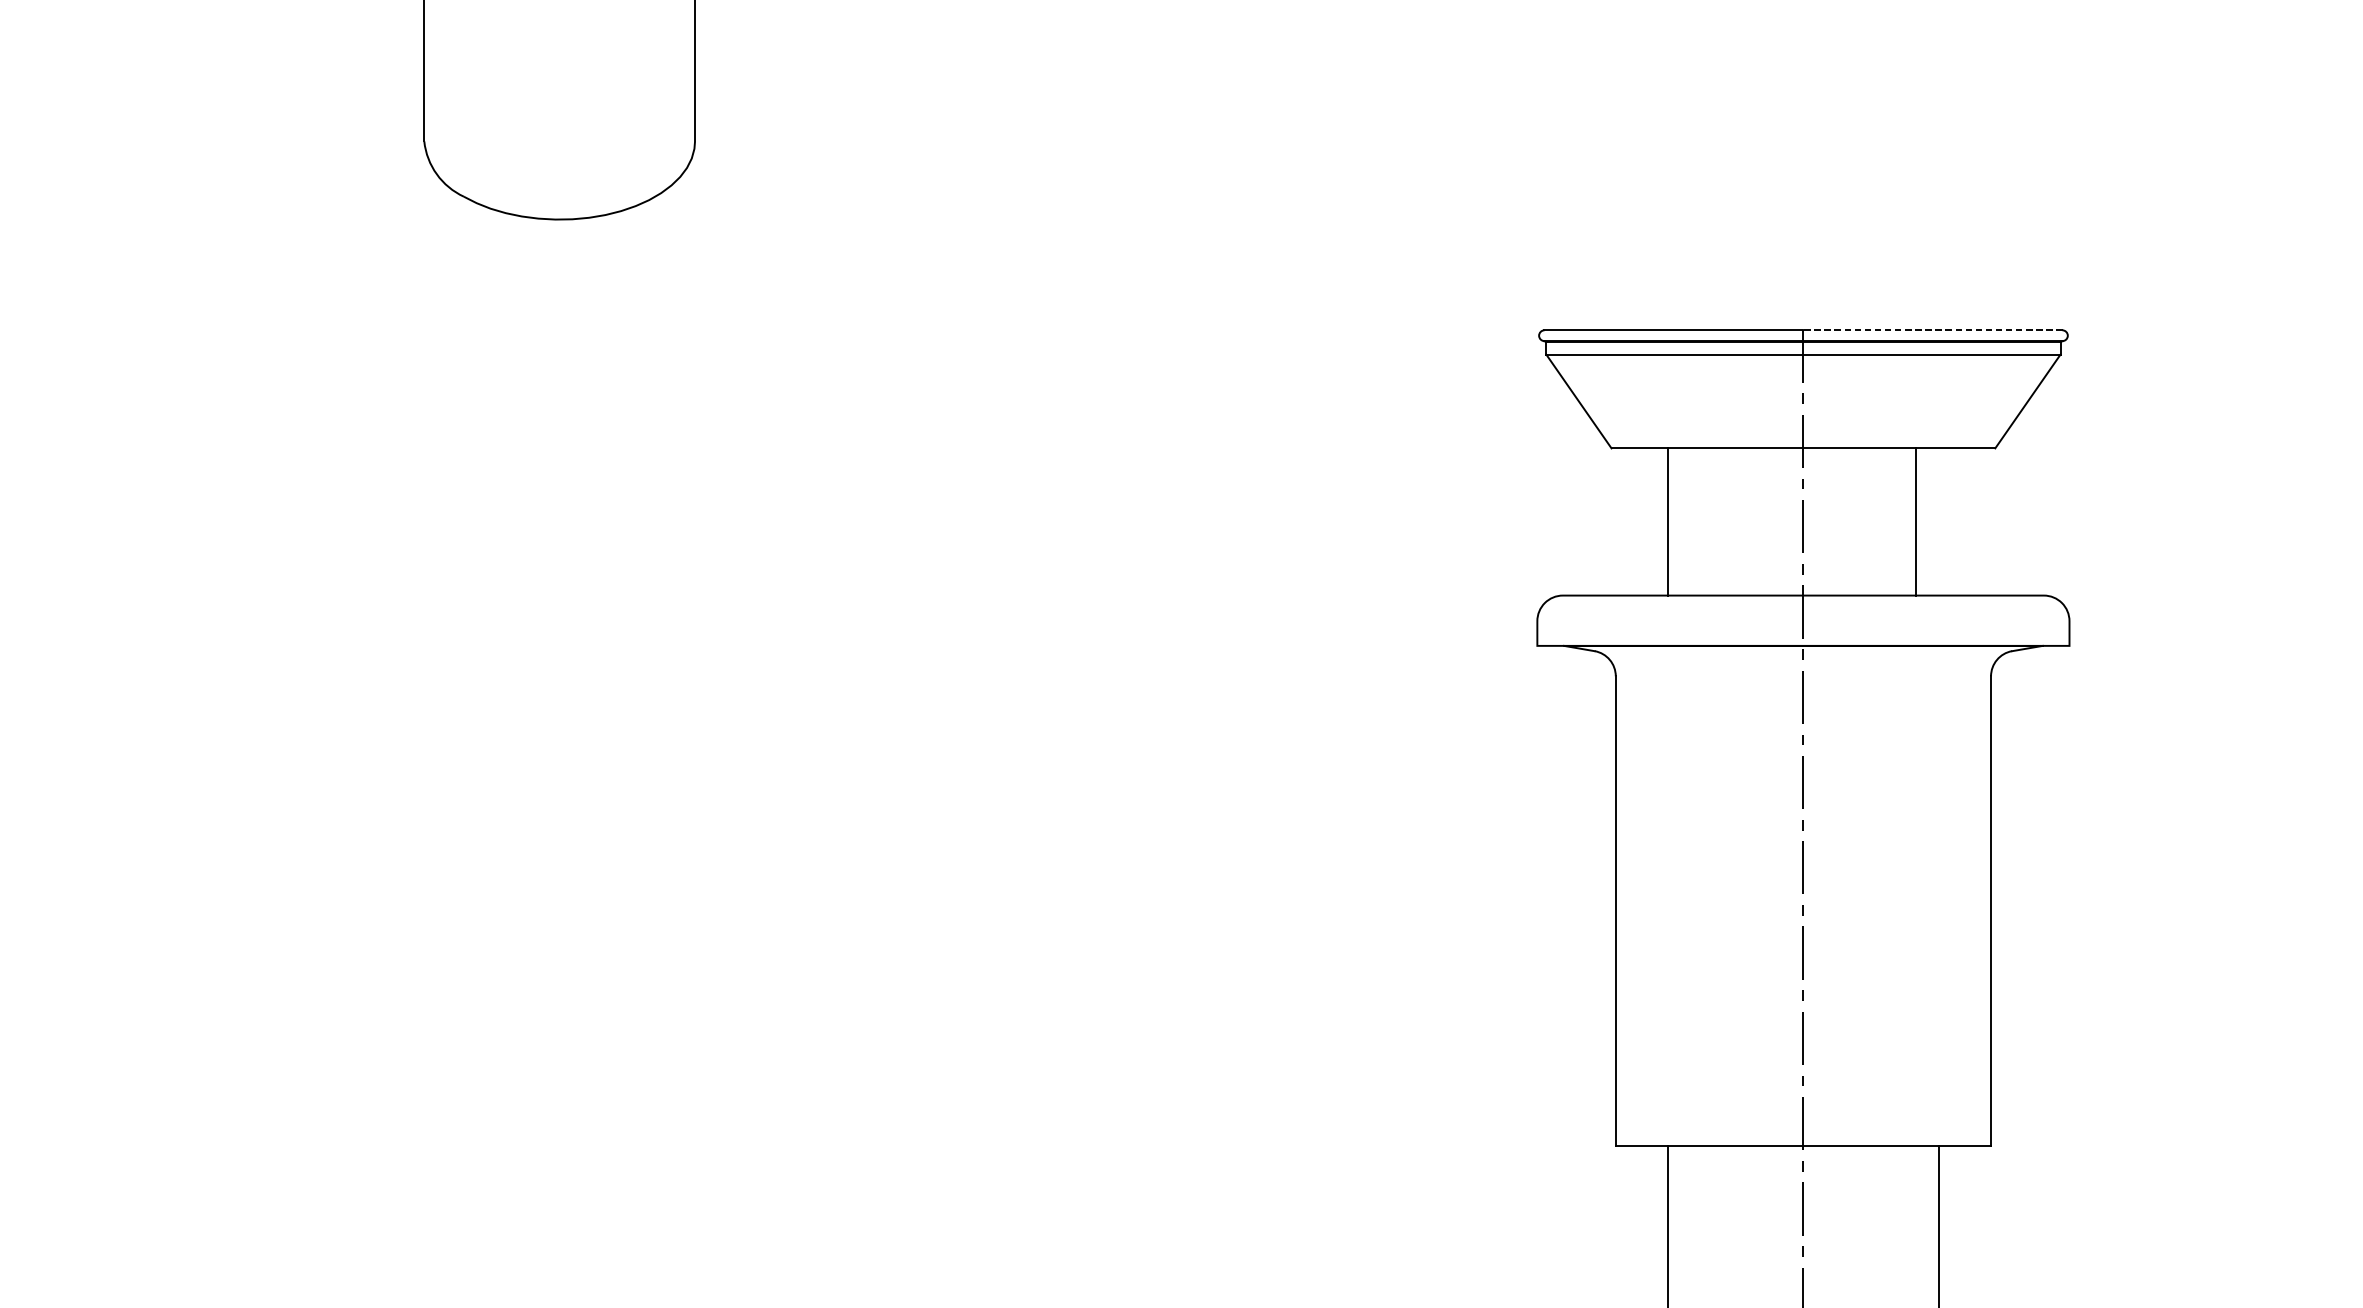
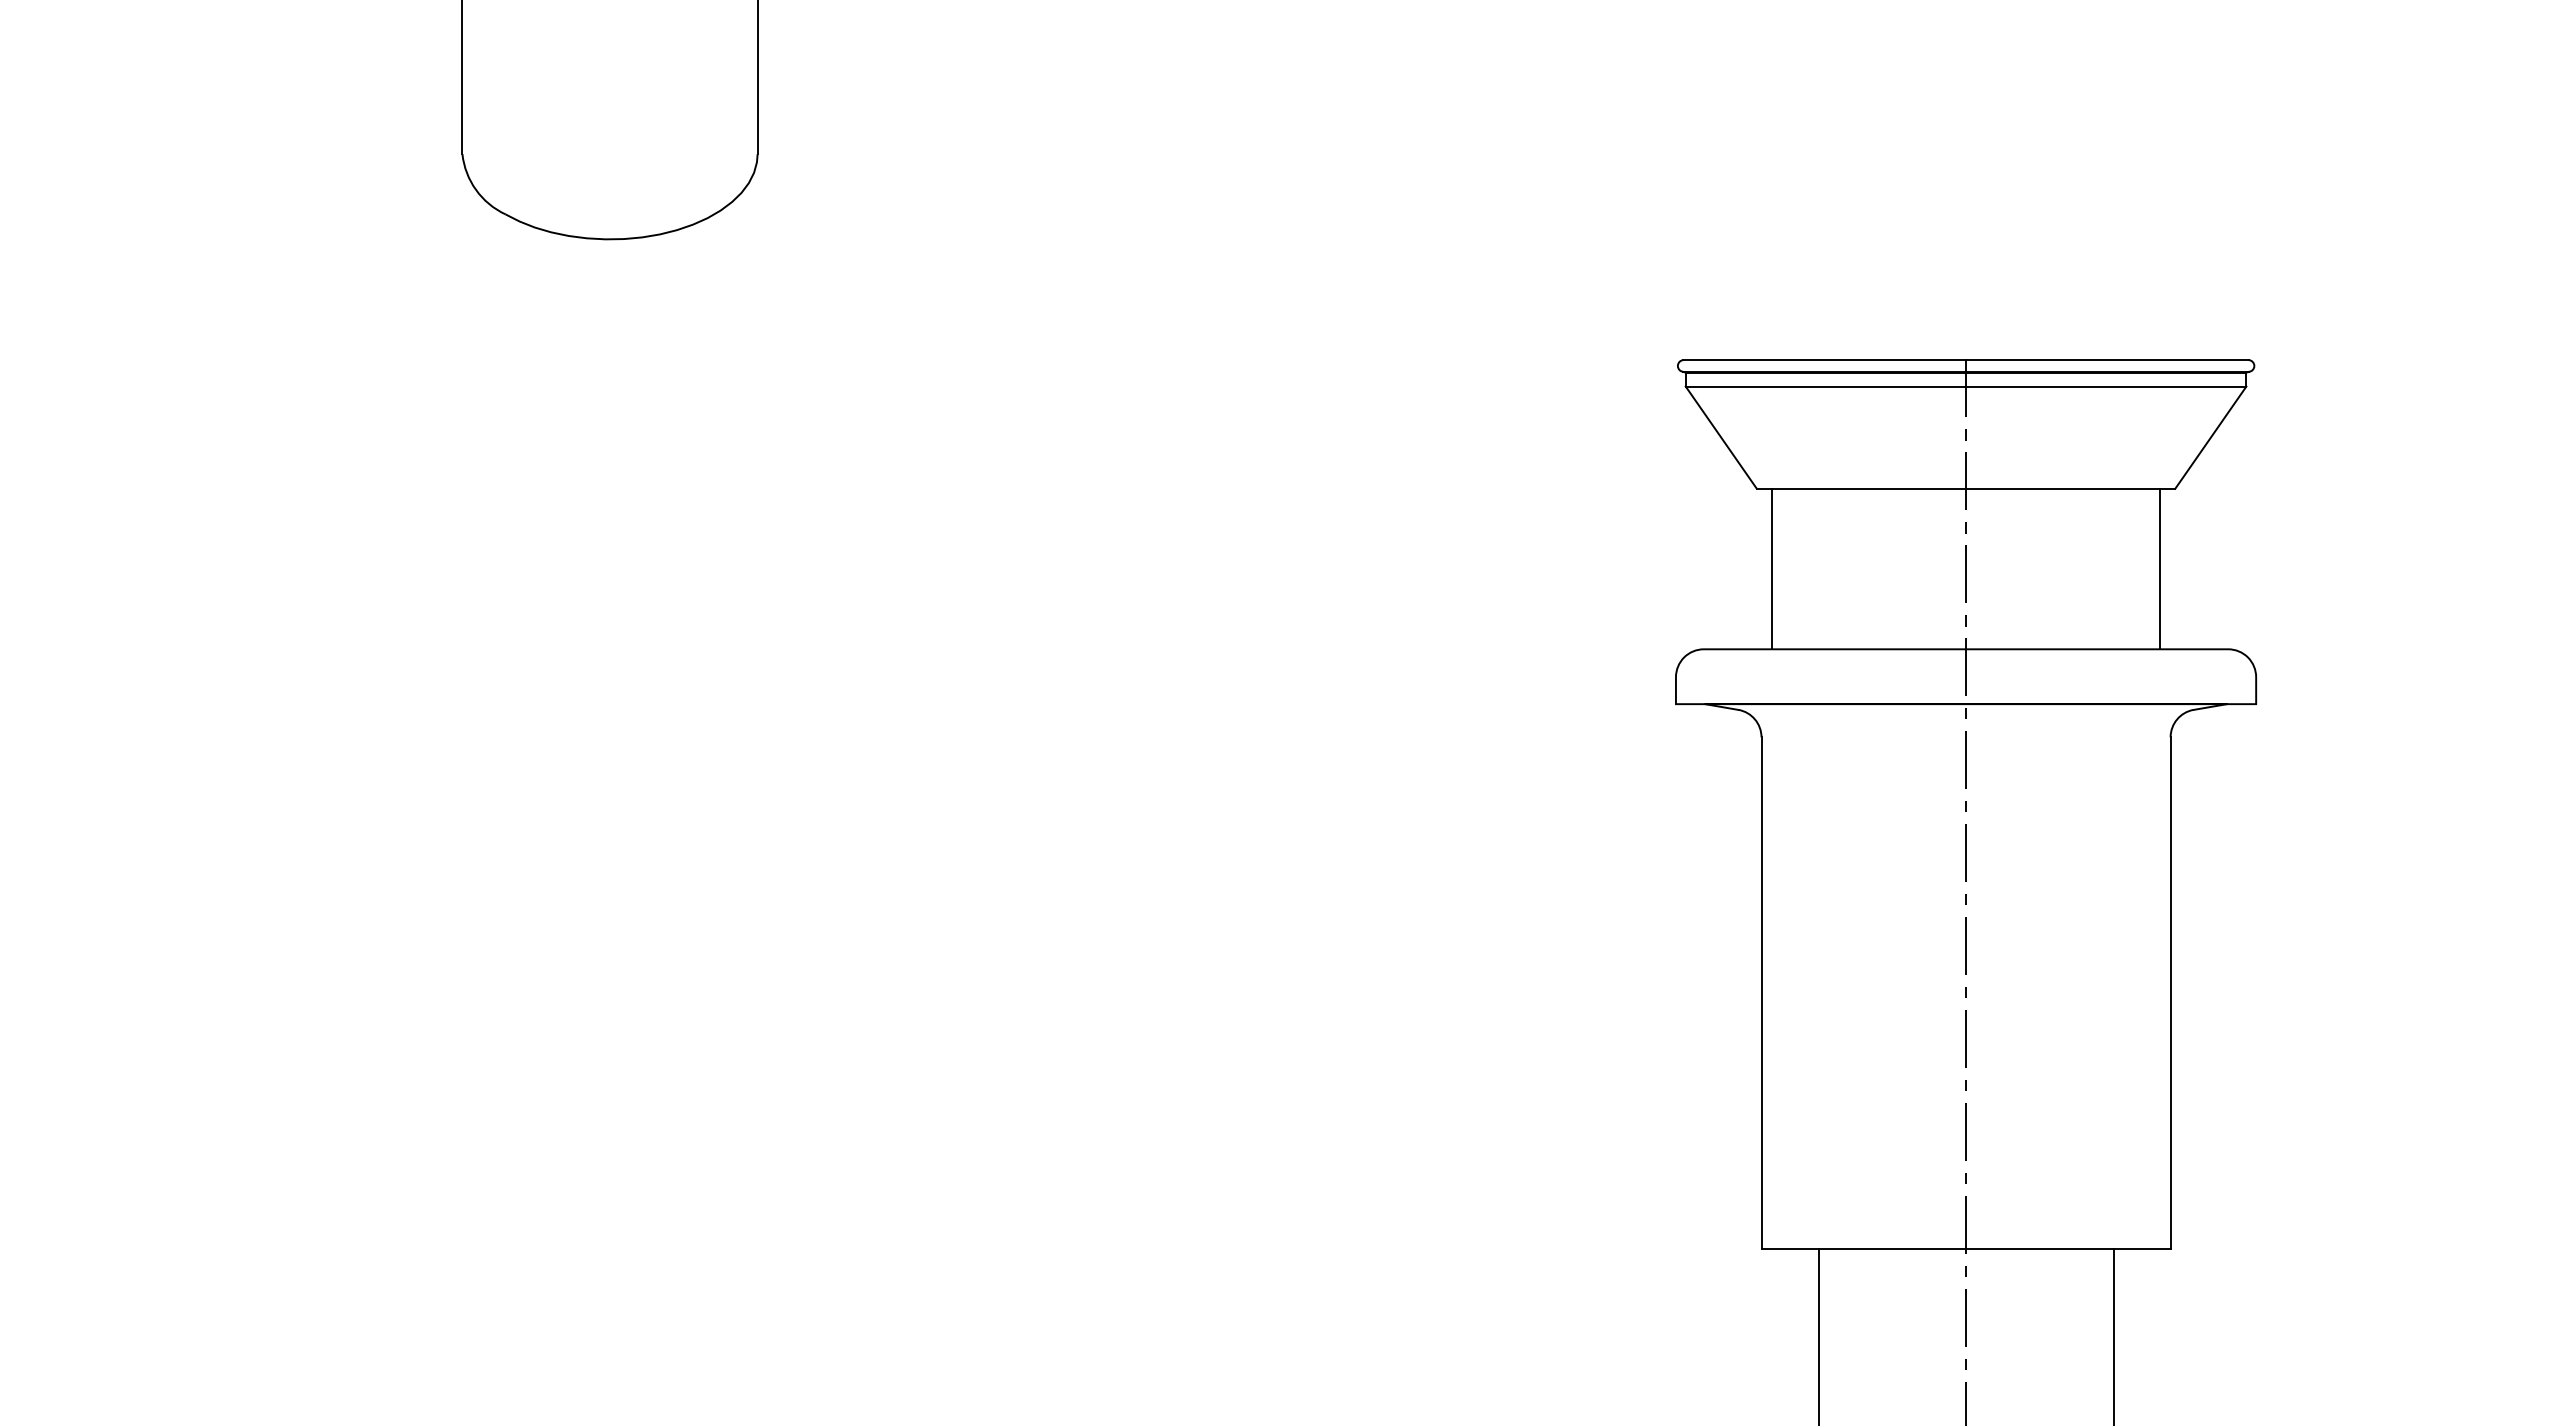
line: (1932, 330) -> (2106, 360), dashed -> solid
line: (1668, 521) -> (1772, 568), moved
line: (1915, 521) -> (2159, 568), moved

